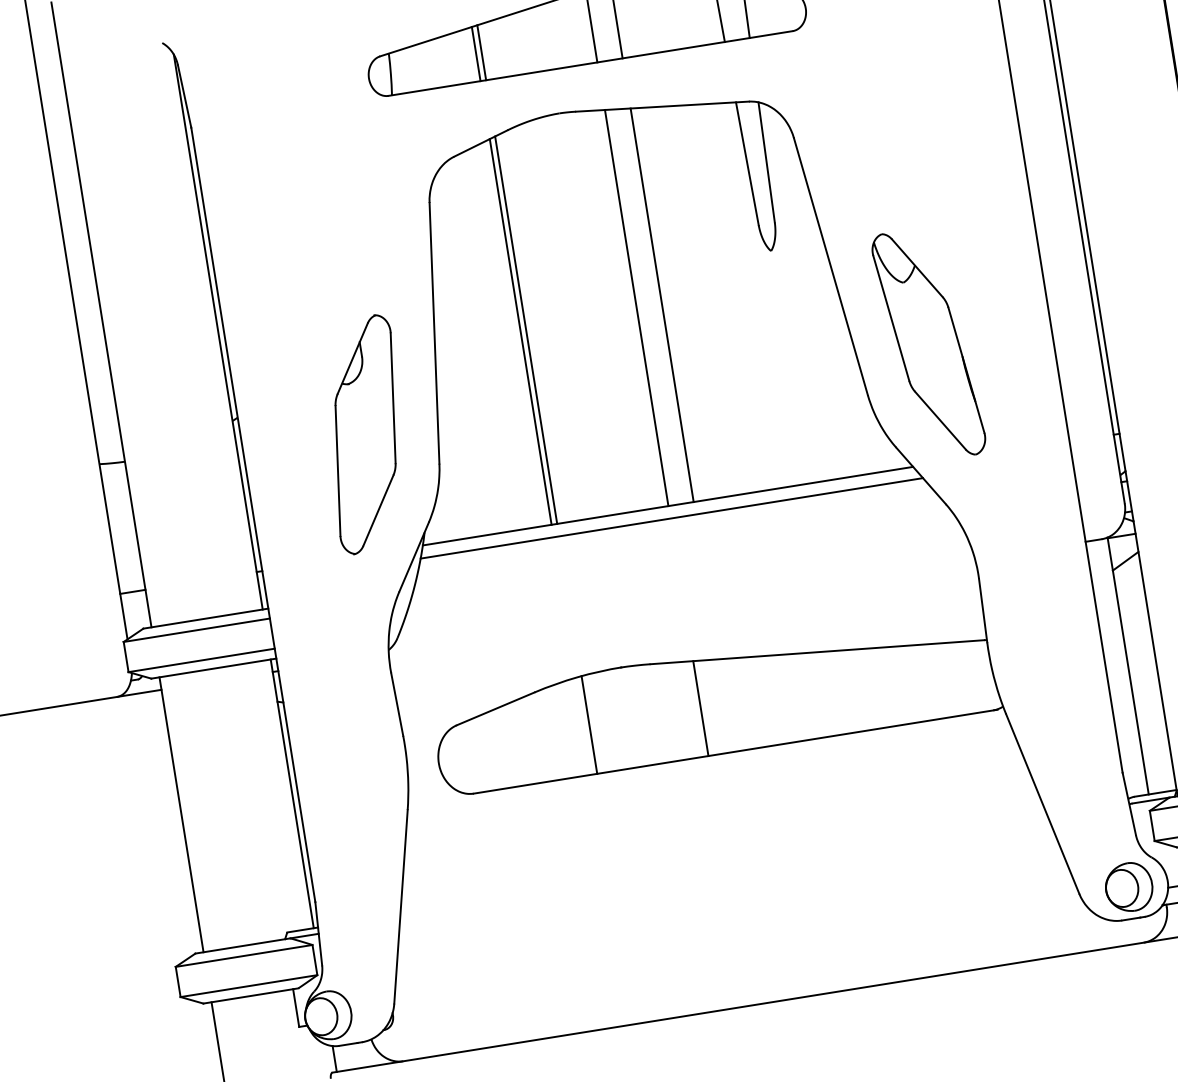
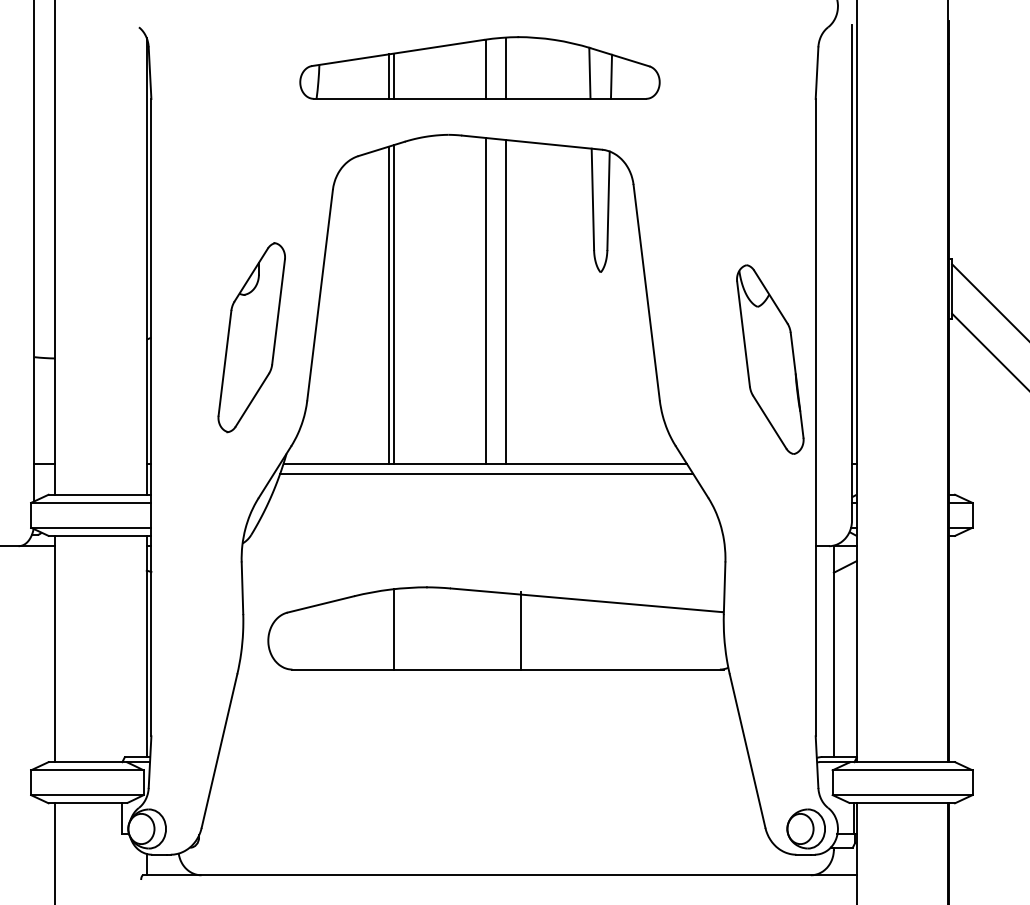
part: (929, 344) -> (770, 359), moved
part: (365, 434) -> (251, 337), moved
line: (700, 708) -> (520, 630), moved

